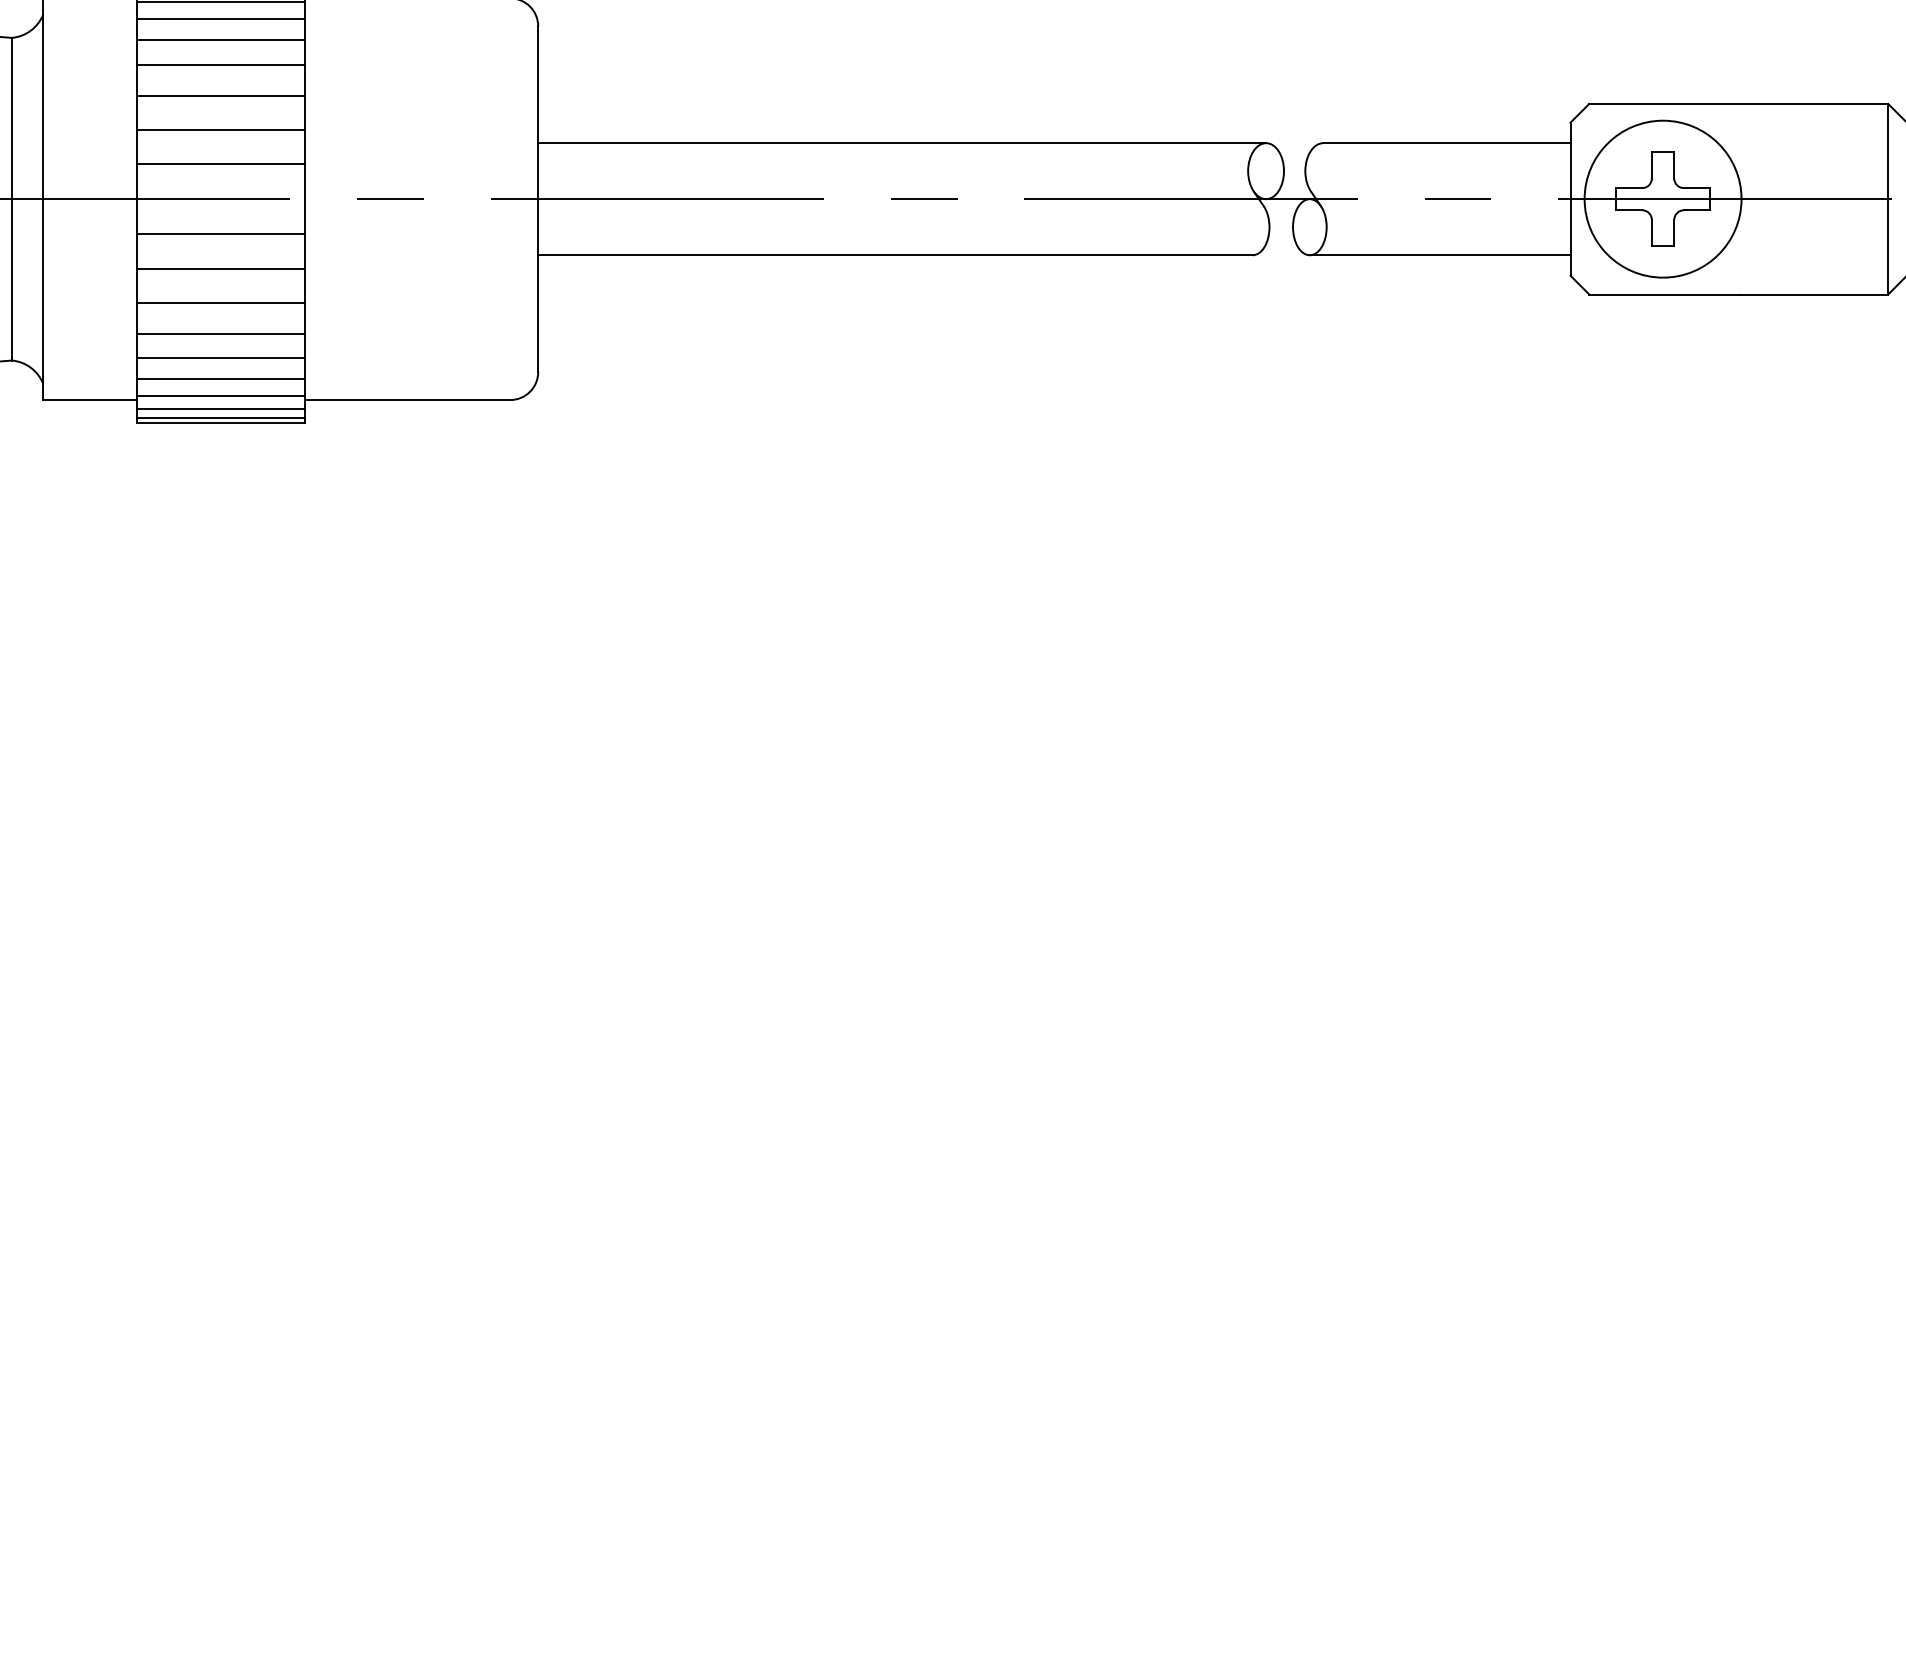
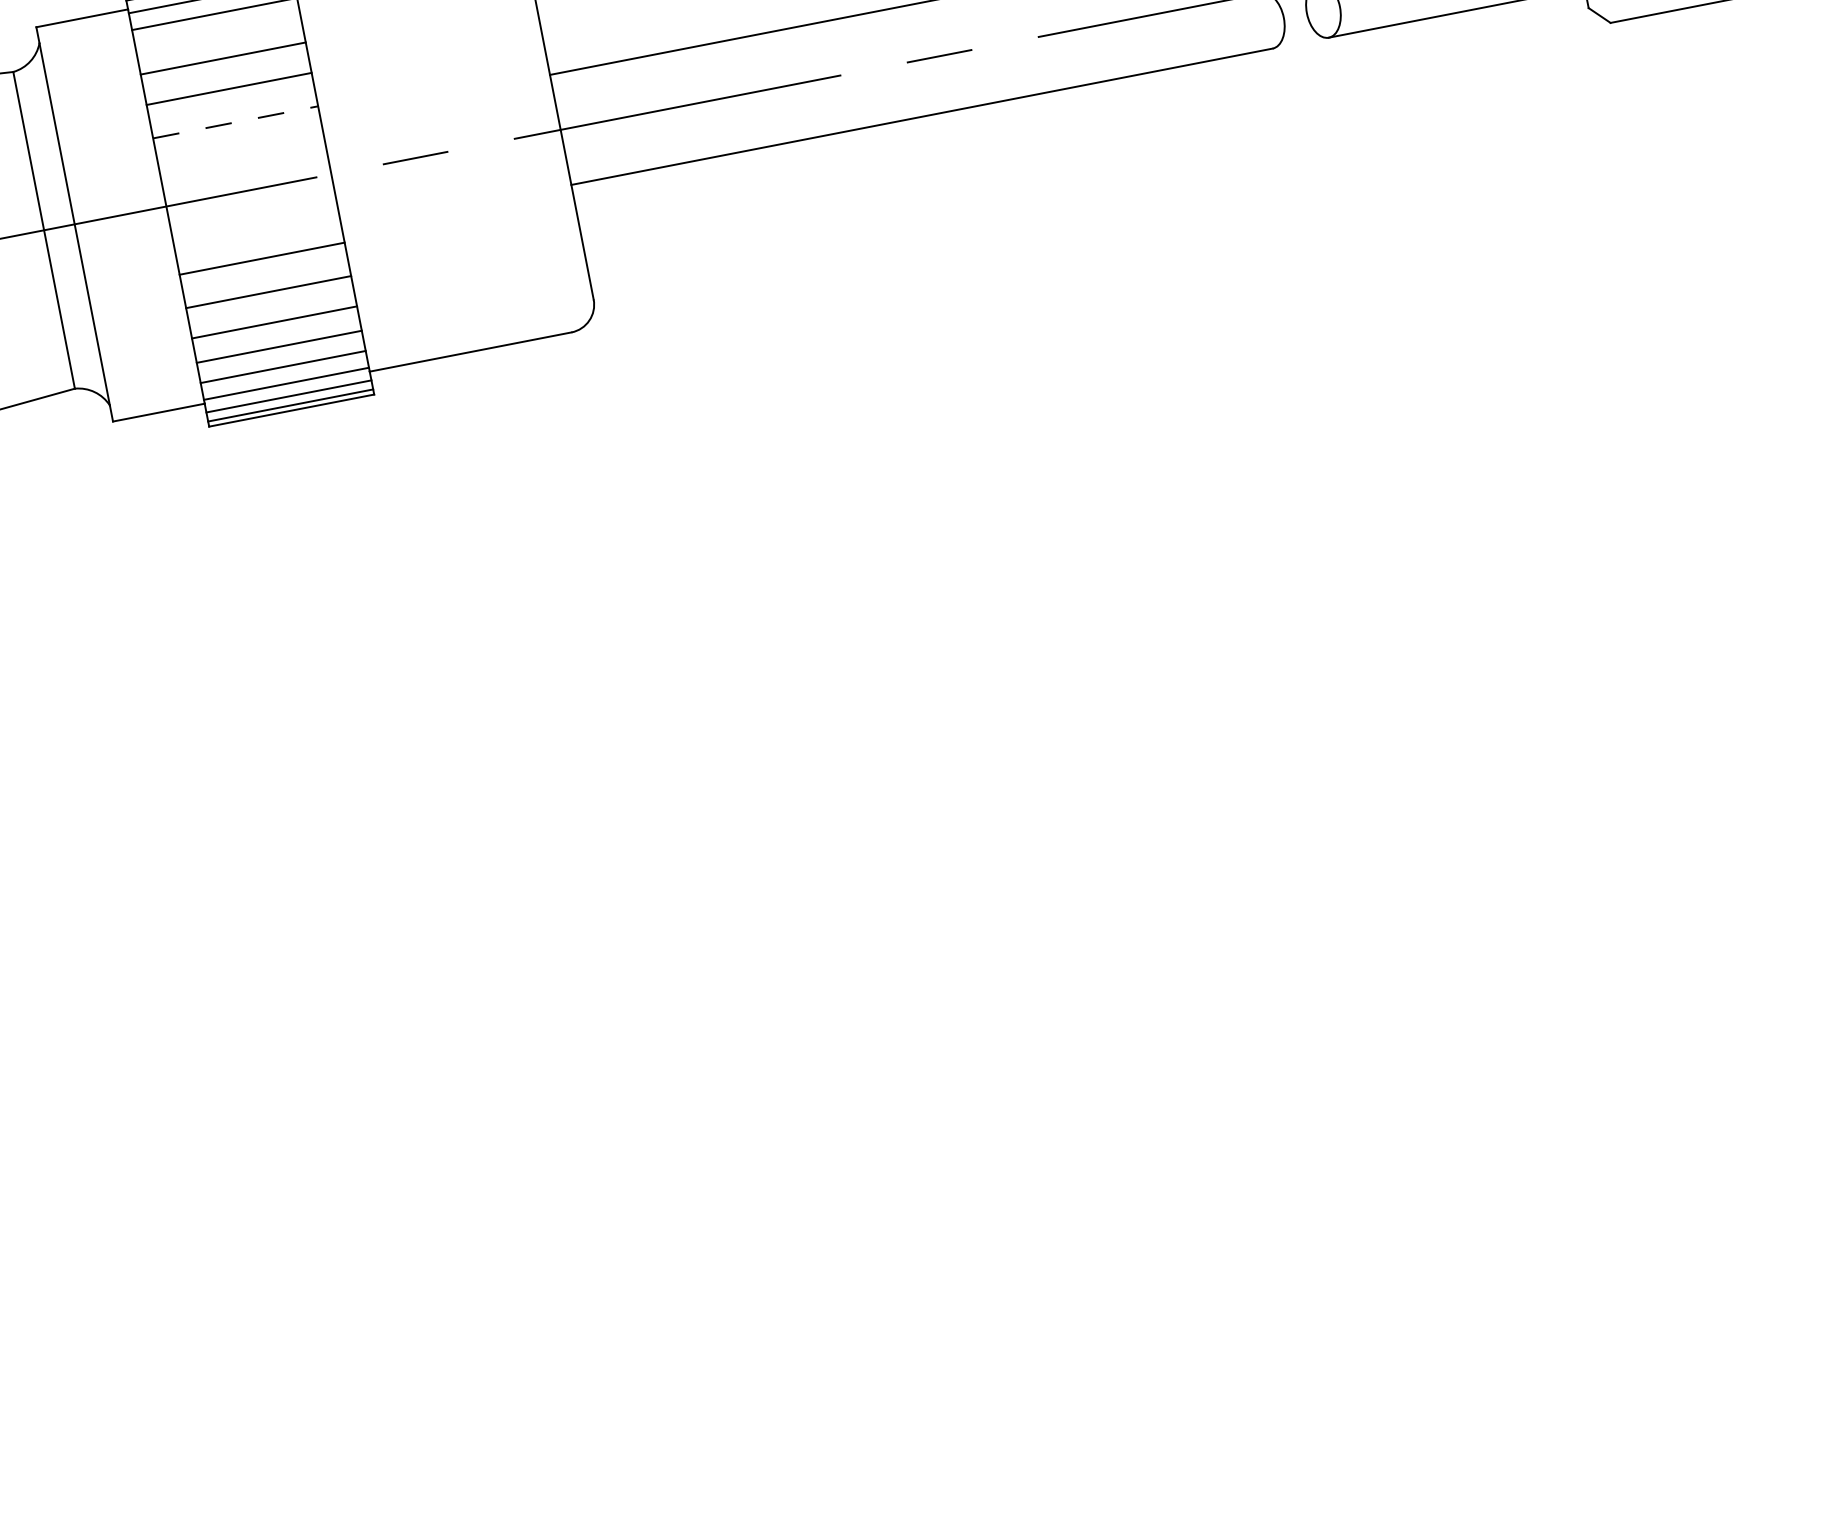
line: (220, 40) -> (218, 34), removed
line: (221, 129) -> (236, 121), solid -> dashed
line: (220, 163) -> (241, 155), removed
line: (220, 234) -> (255, 225), removed

